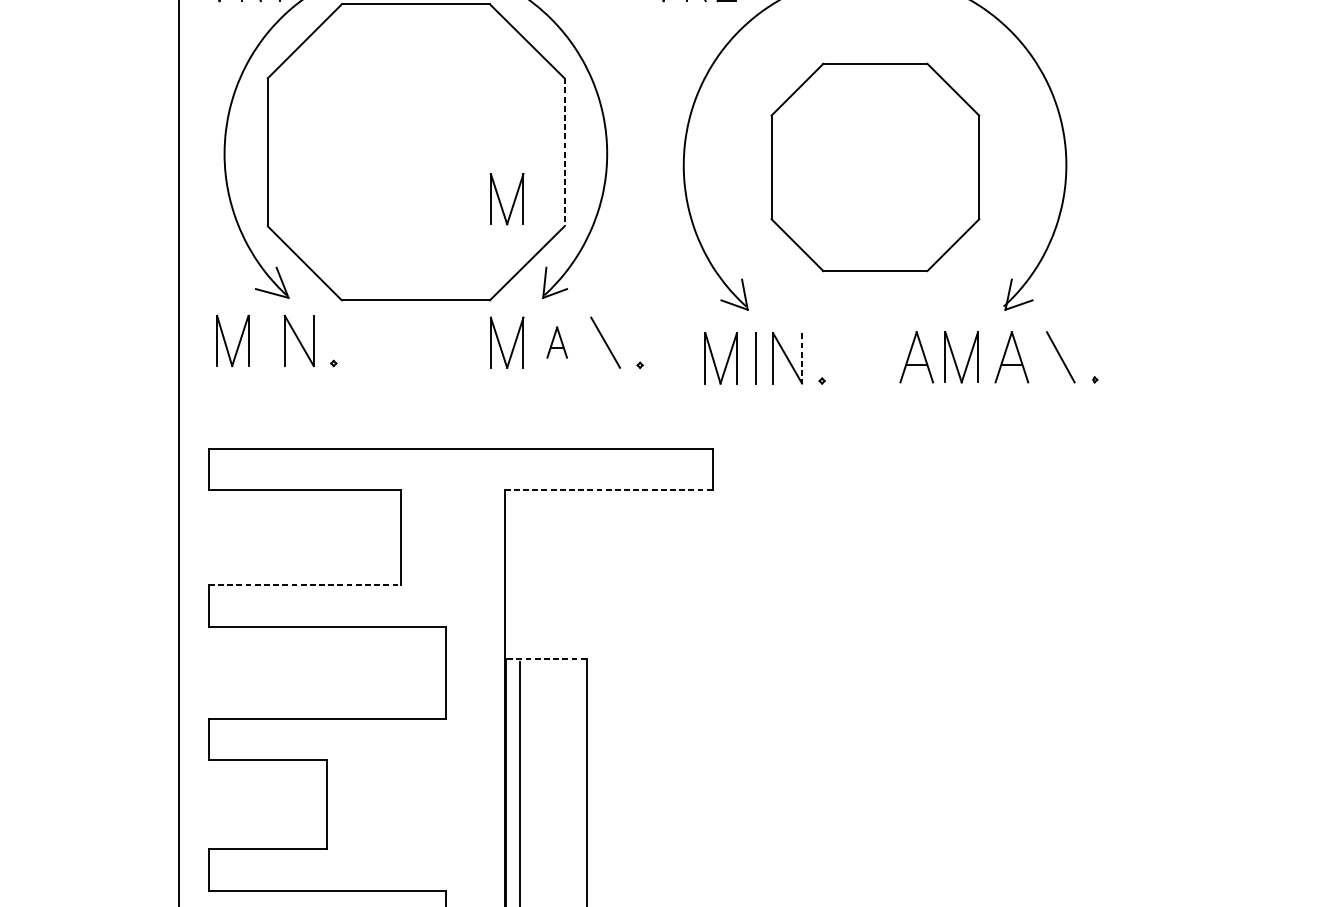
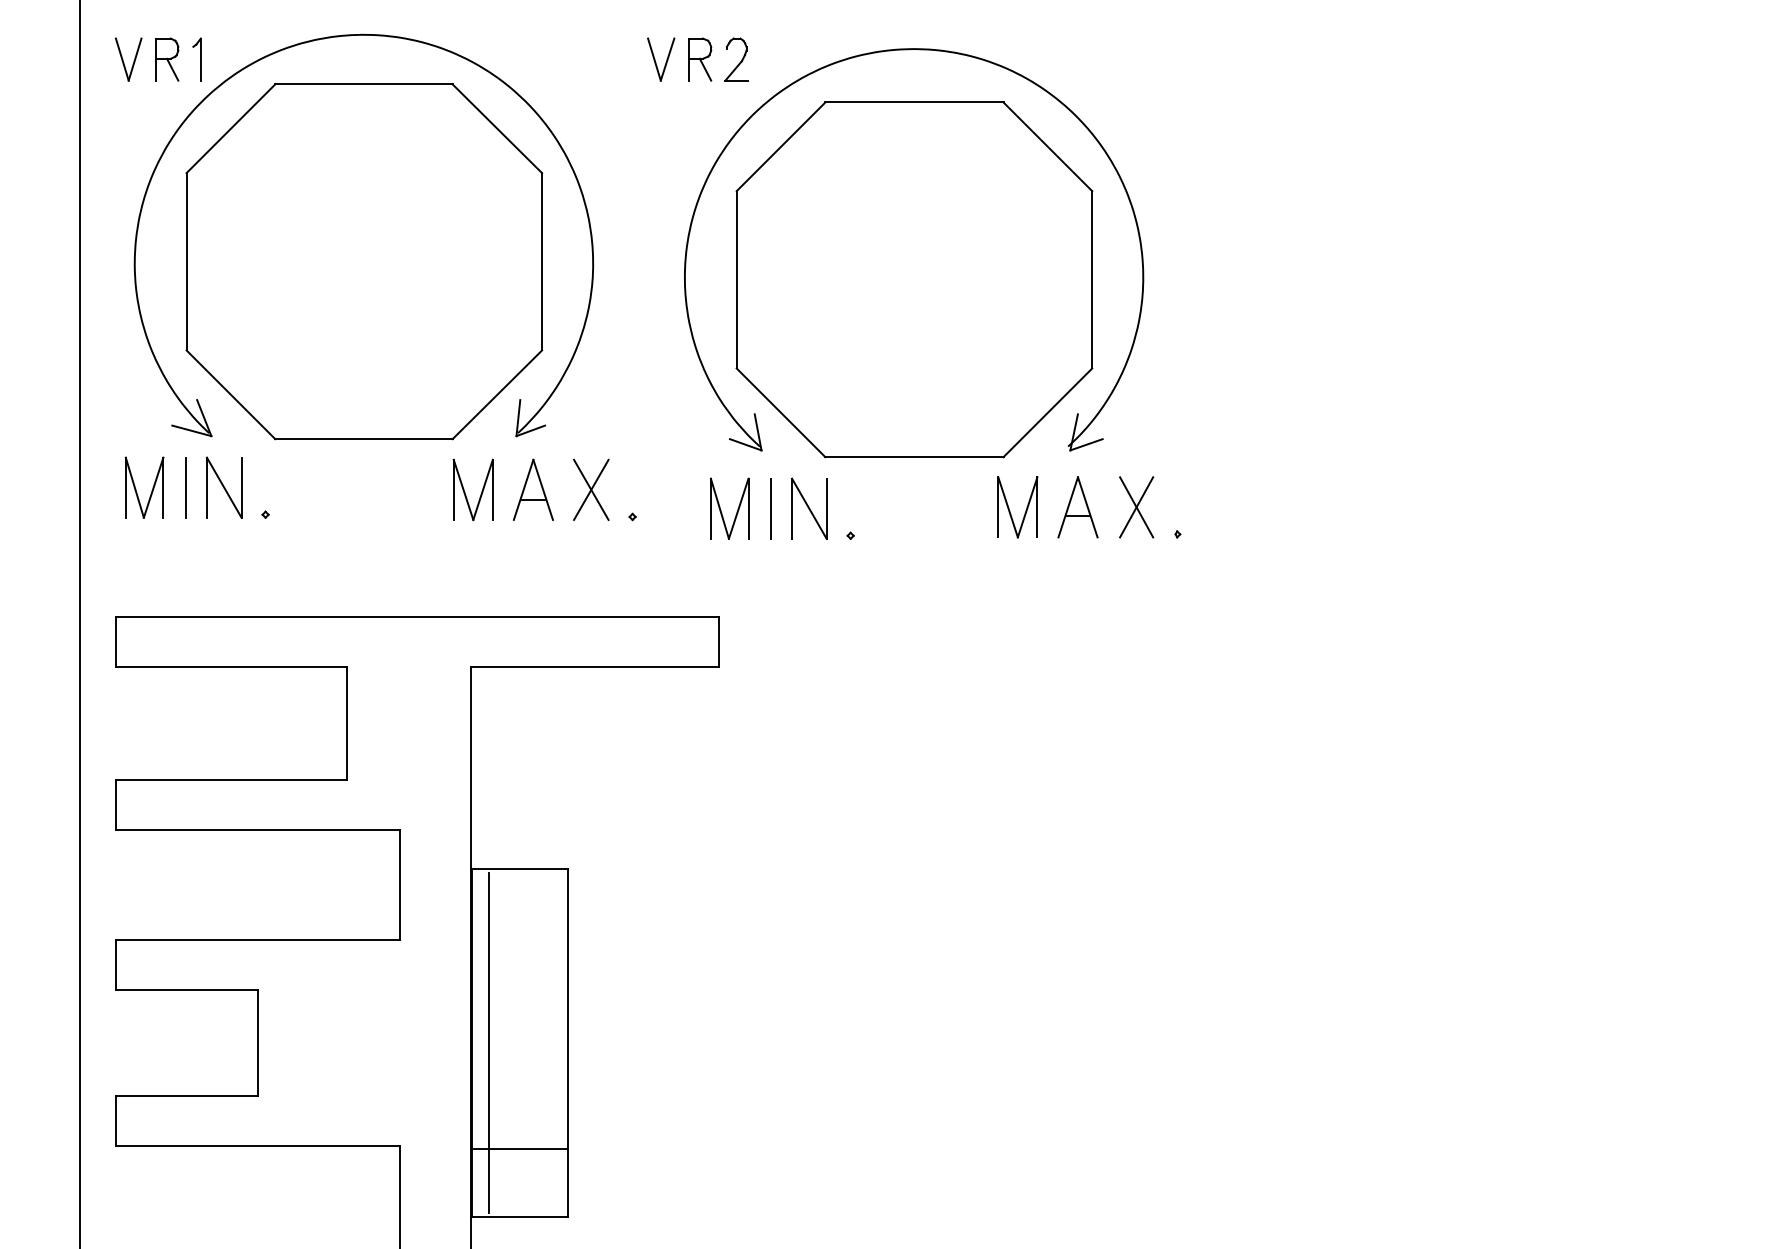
line: (564, 152) -> (542, 261), dashed -> solid
part: (875, 167) -> (914, 279), size x1.43
part: (500, 201) -> (465, 320), removed
line: (266, 340) -> (185, 487), added
part: (556, 342) -> (532, 489), size x1.67
line: (605, 342) -> (591, 489), added
part: (916, 357) -> (963, 507), removed
line: (1060, 357) -> (1136, 507), added
line: (801, 359) -> (826, 509), dashed -> solid
line: (608, 490) -> (594, 666), dashed -> solid
line: (305, 585) -> (231, 780), dashed -> solid
line: (545, 659) -> (519, 869), dashed -> solid
line: (546, 893) -> (520, 1149), added

